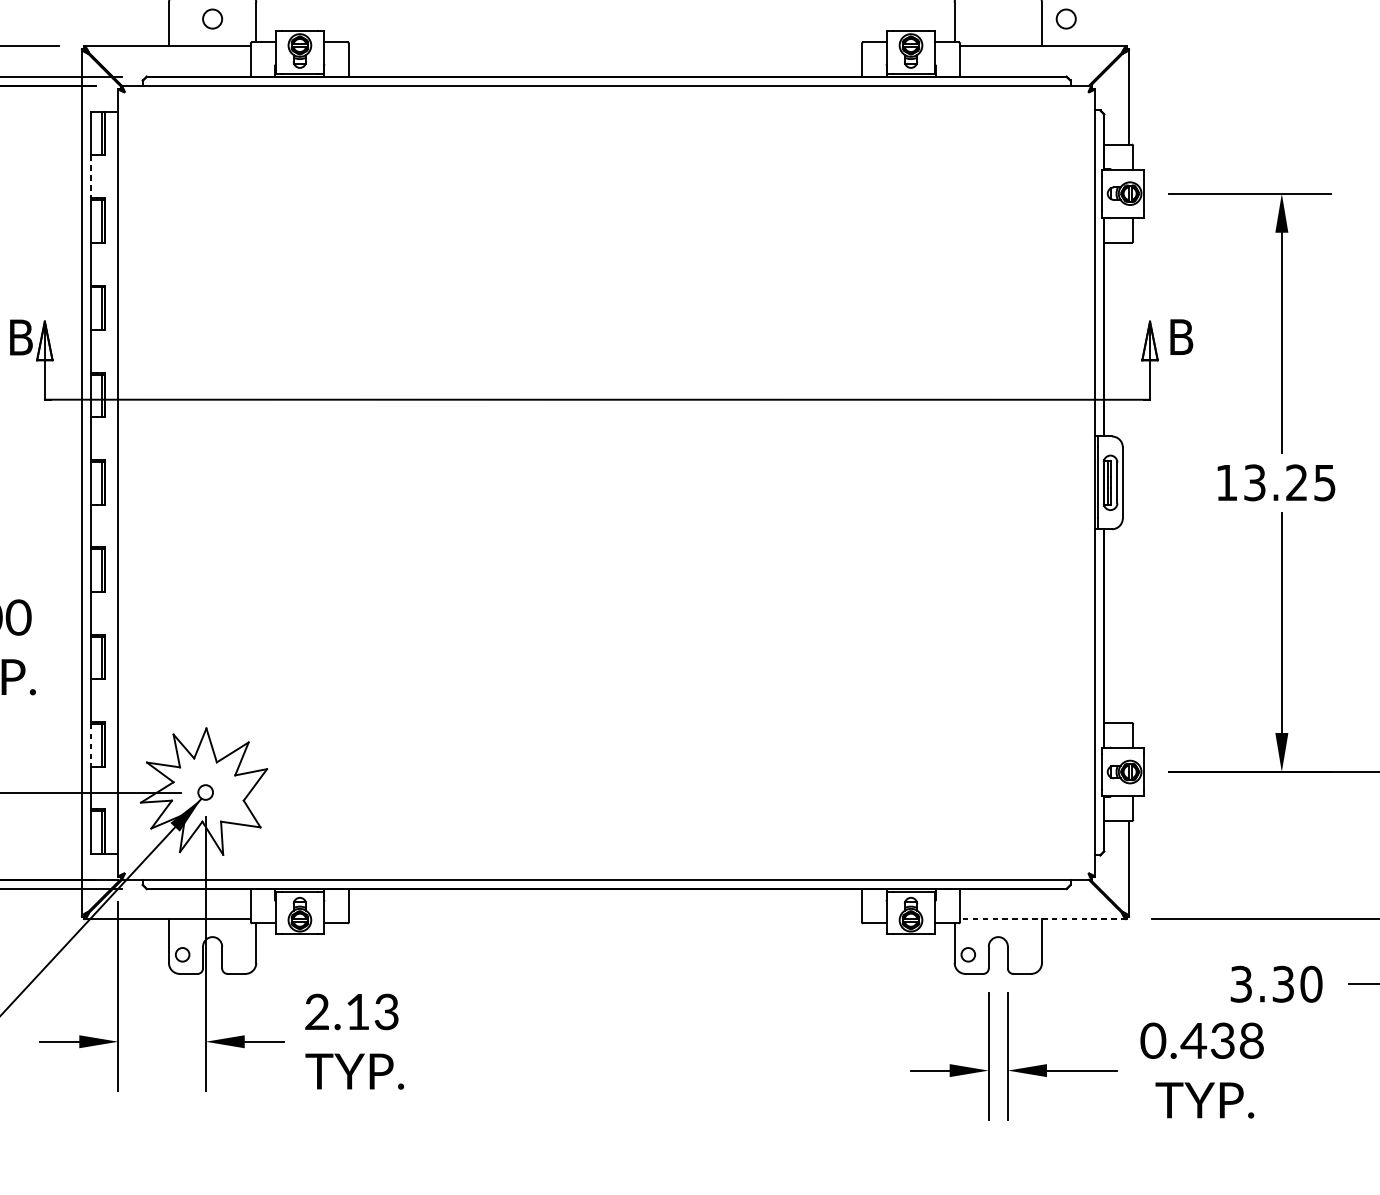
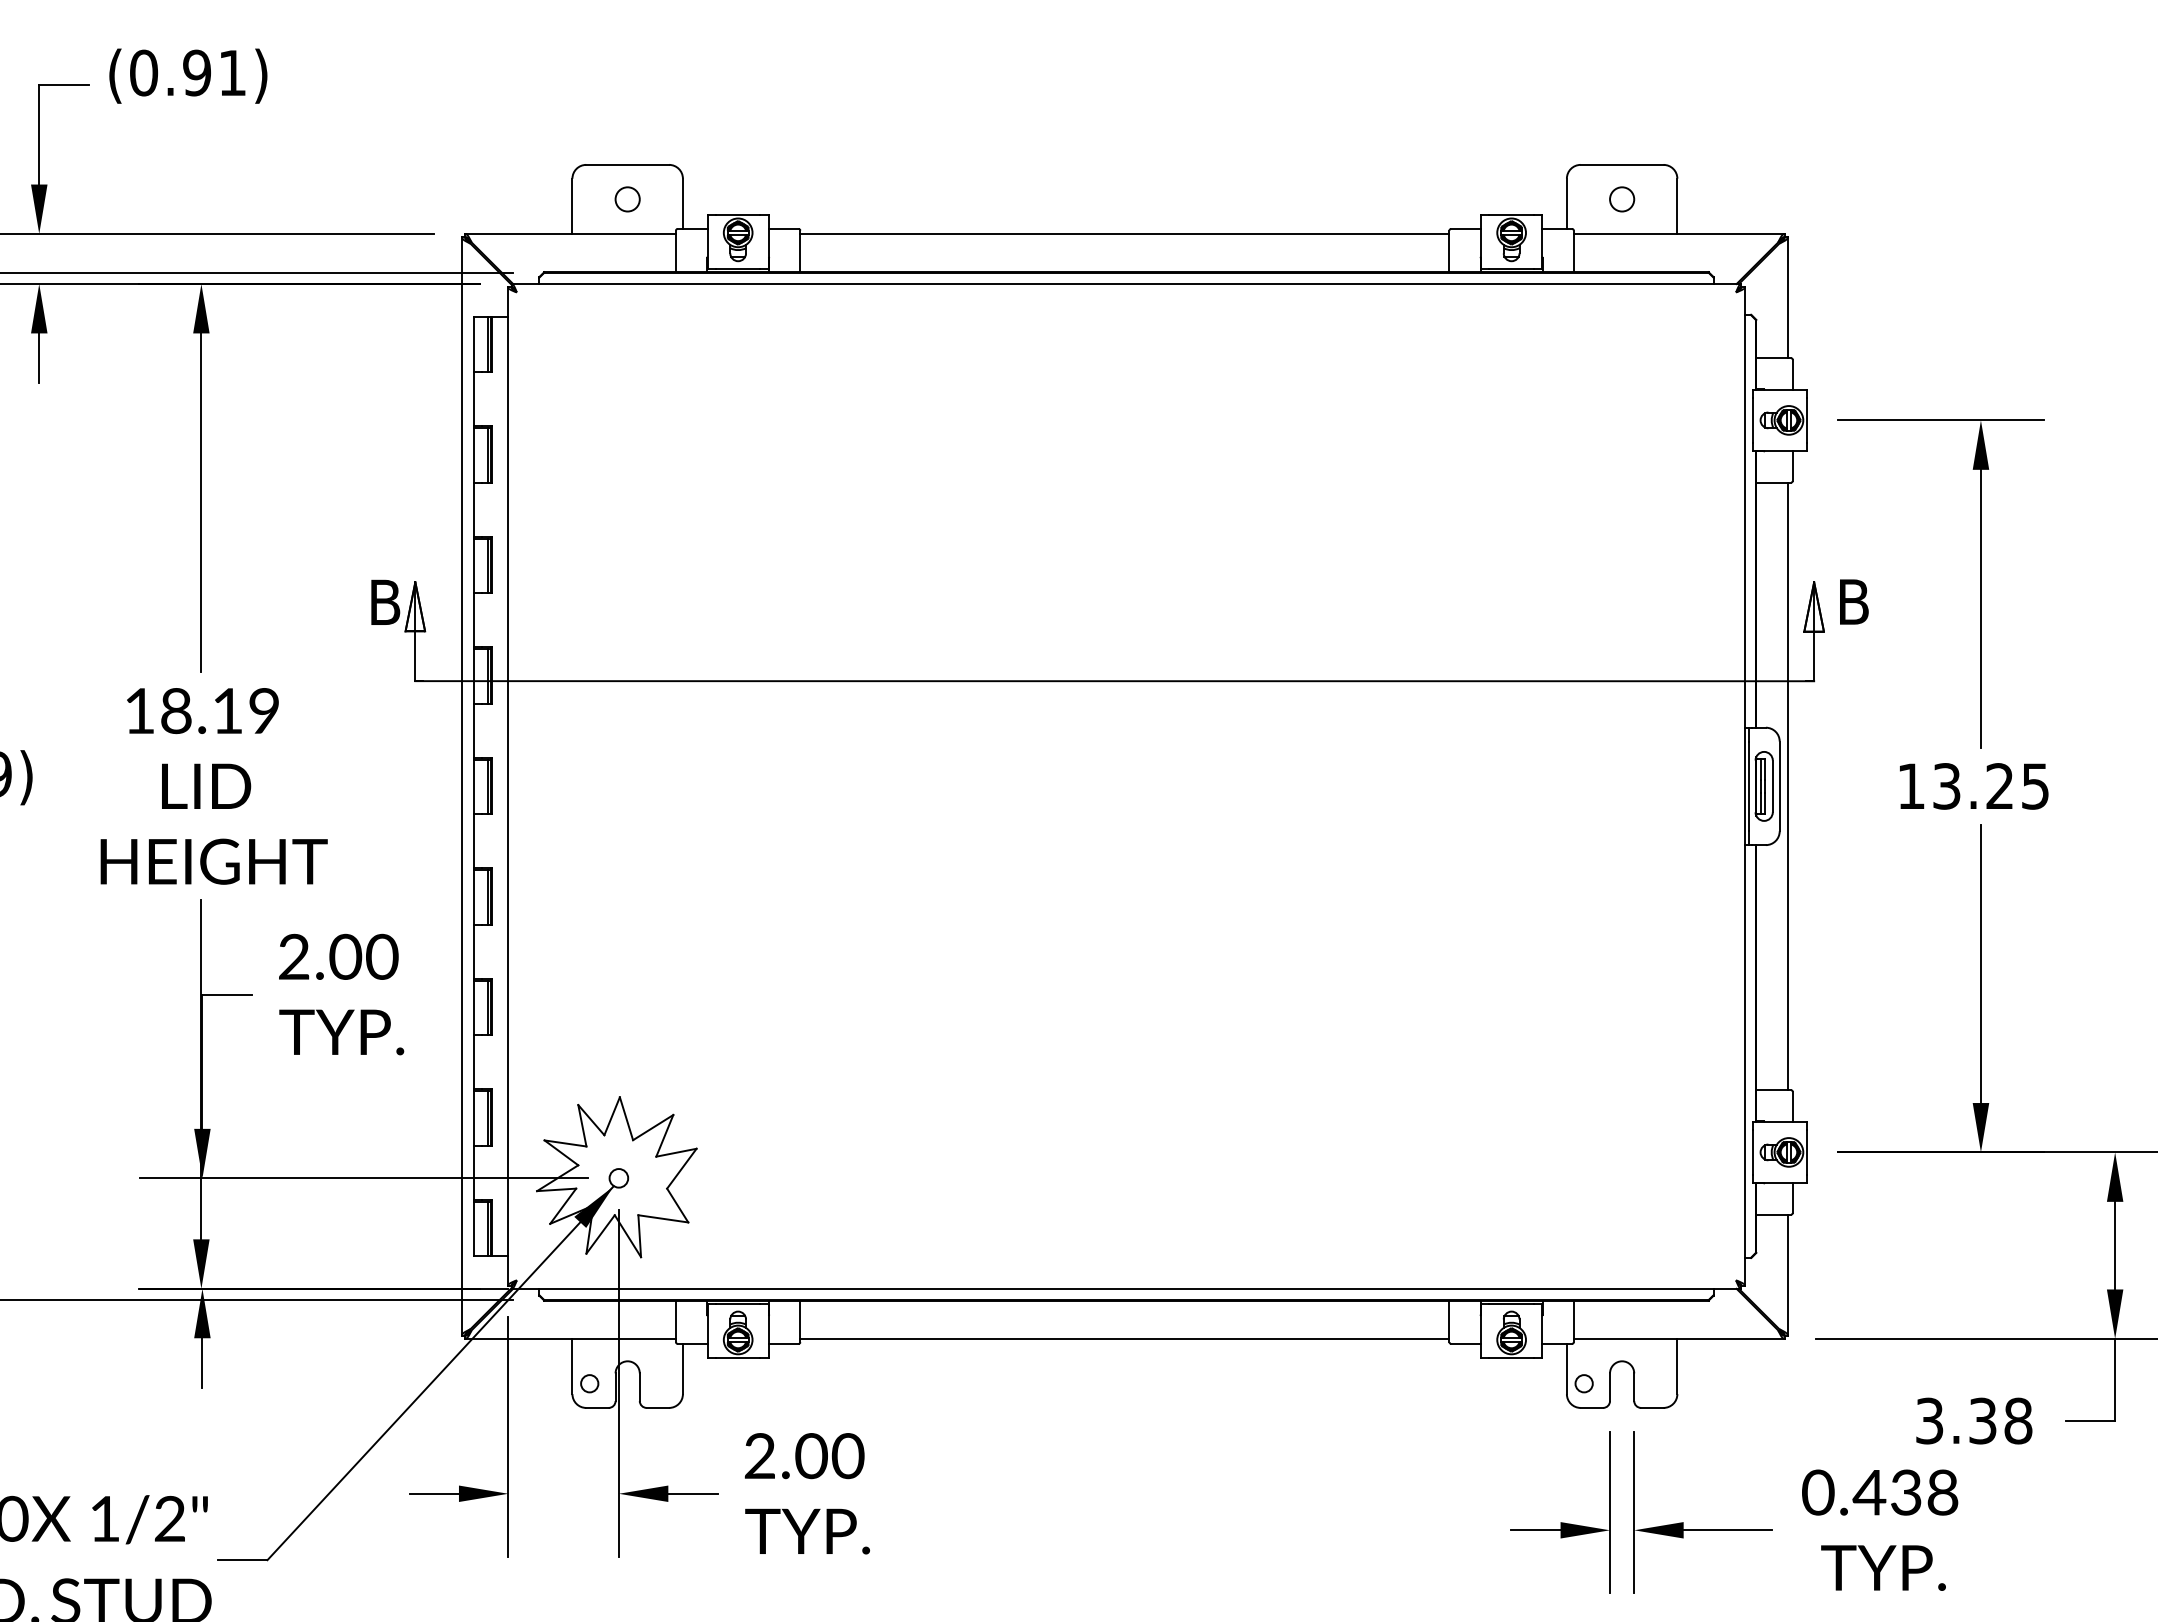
circle: (1066, 19) -> (1622, 199), moved
line: (605, 46) -> (1124, 233), added
line: (91, 177) -> (474, 399), dashed -> solid
line: (1128, 482) -> (1787, 786), added
line: (91, 745) -> (474, 1118), dashed -> solid
line: (605, 919) -> (1124, 1338), added
line: (1042, 919) -> (1678, 1338), dashed -> solid
text: (1311, 984) -> (2018, 1421), 3.30 -> 3.38
text: (372, 1012) -> (829, 1456), 2.13 -> 2.00

